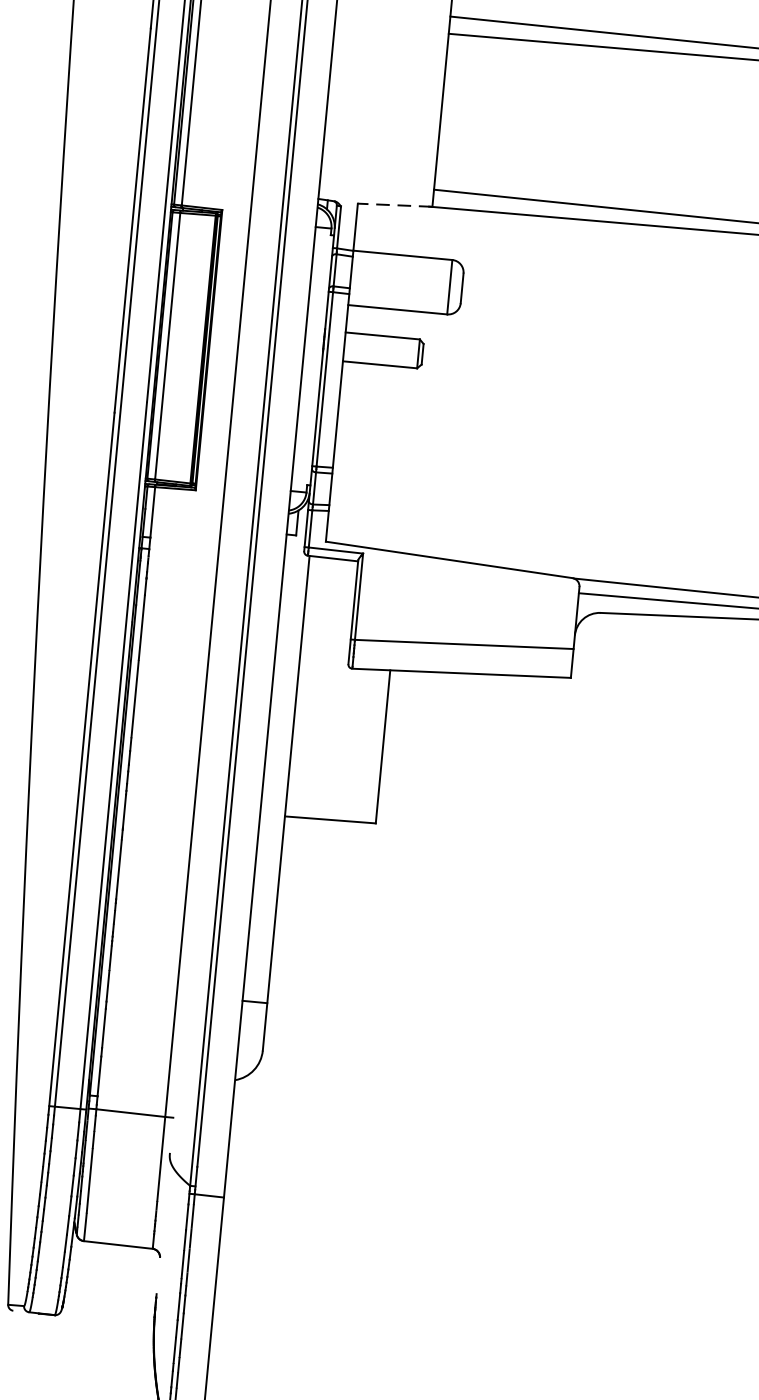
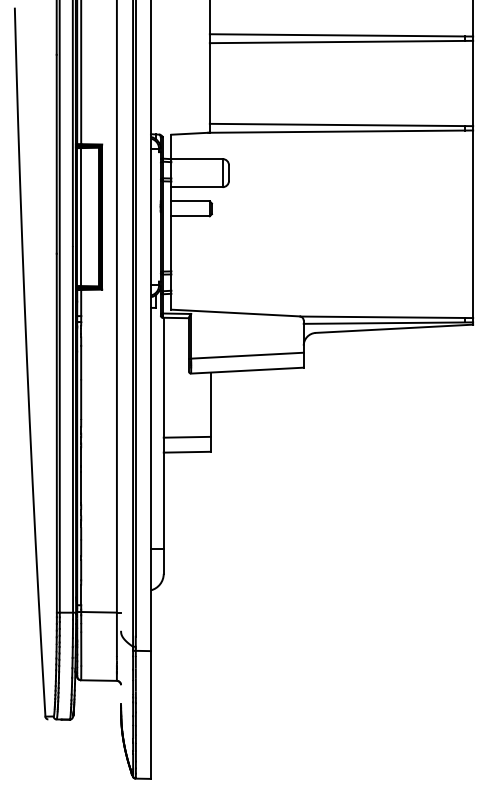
line: (394, 204) -> (190, 133), dashed -> solid
line: (331, 789) -> (186, 436), added

